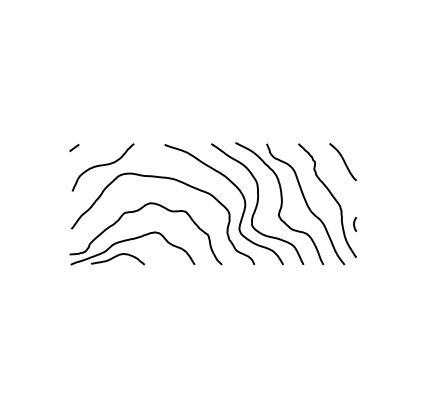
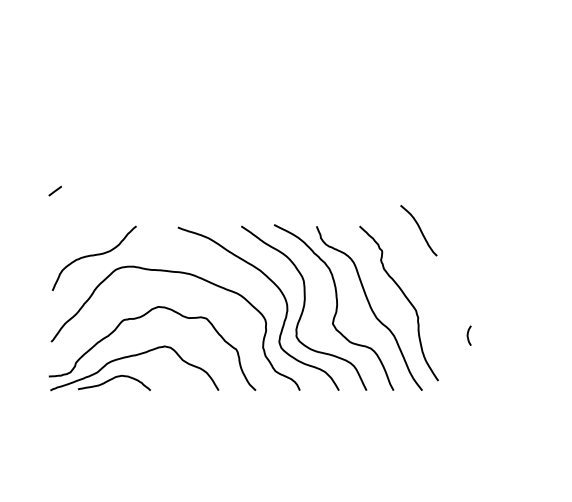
line: (74, 147) -> (55, 190), moved
curve: (343, 162) -> (419, 231), moved
curve: (354, 224) -> (468, 335), moved

